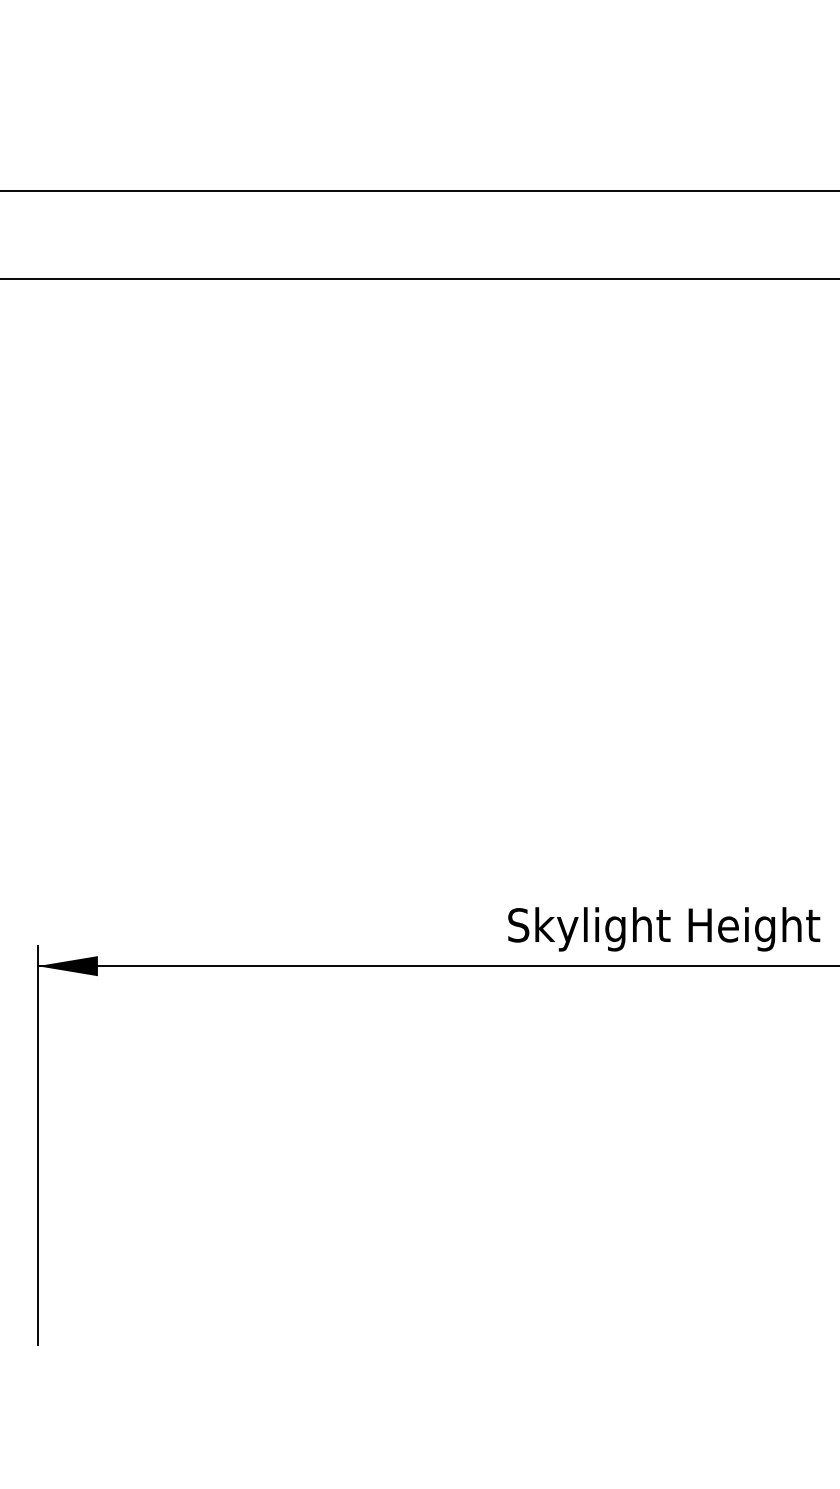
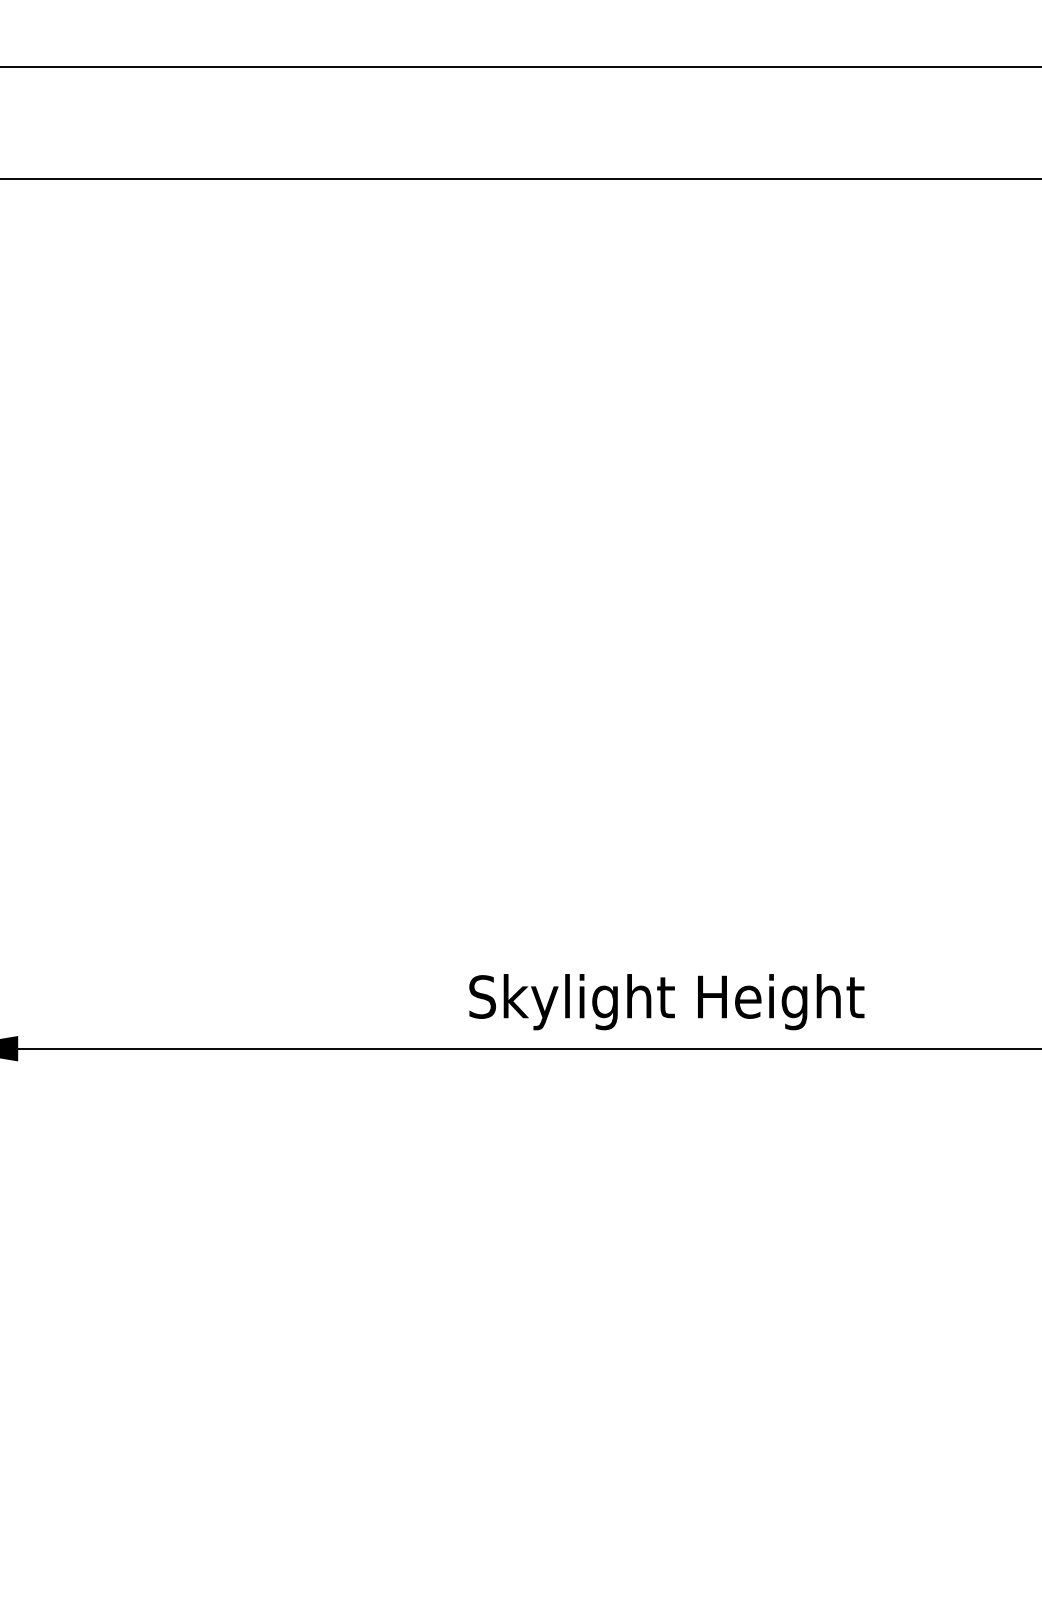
text: (664, 929) -> (667, 1002), moved

